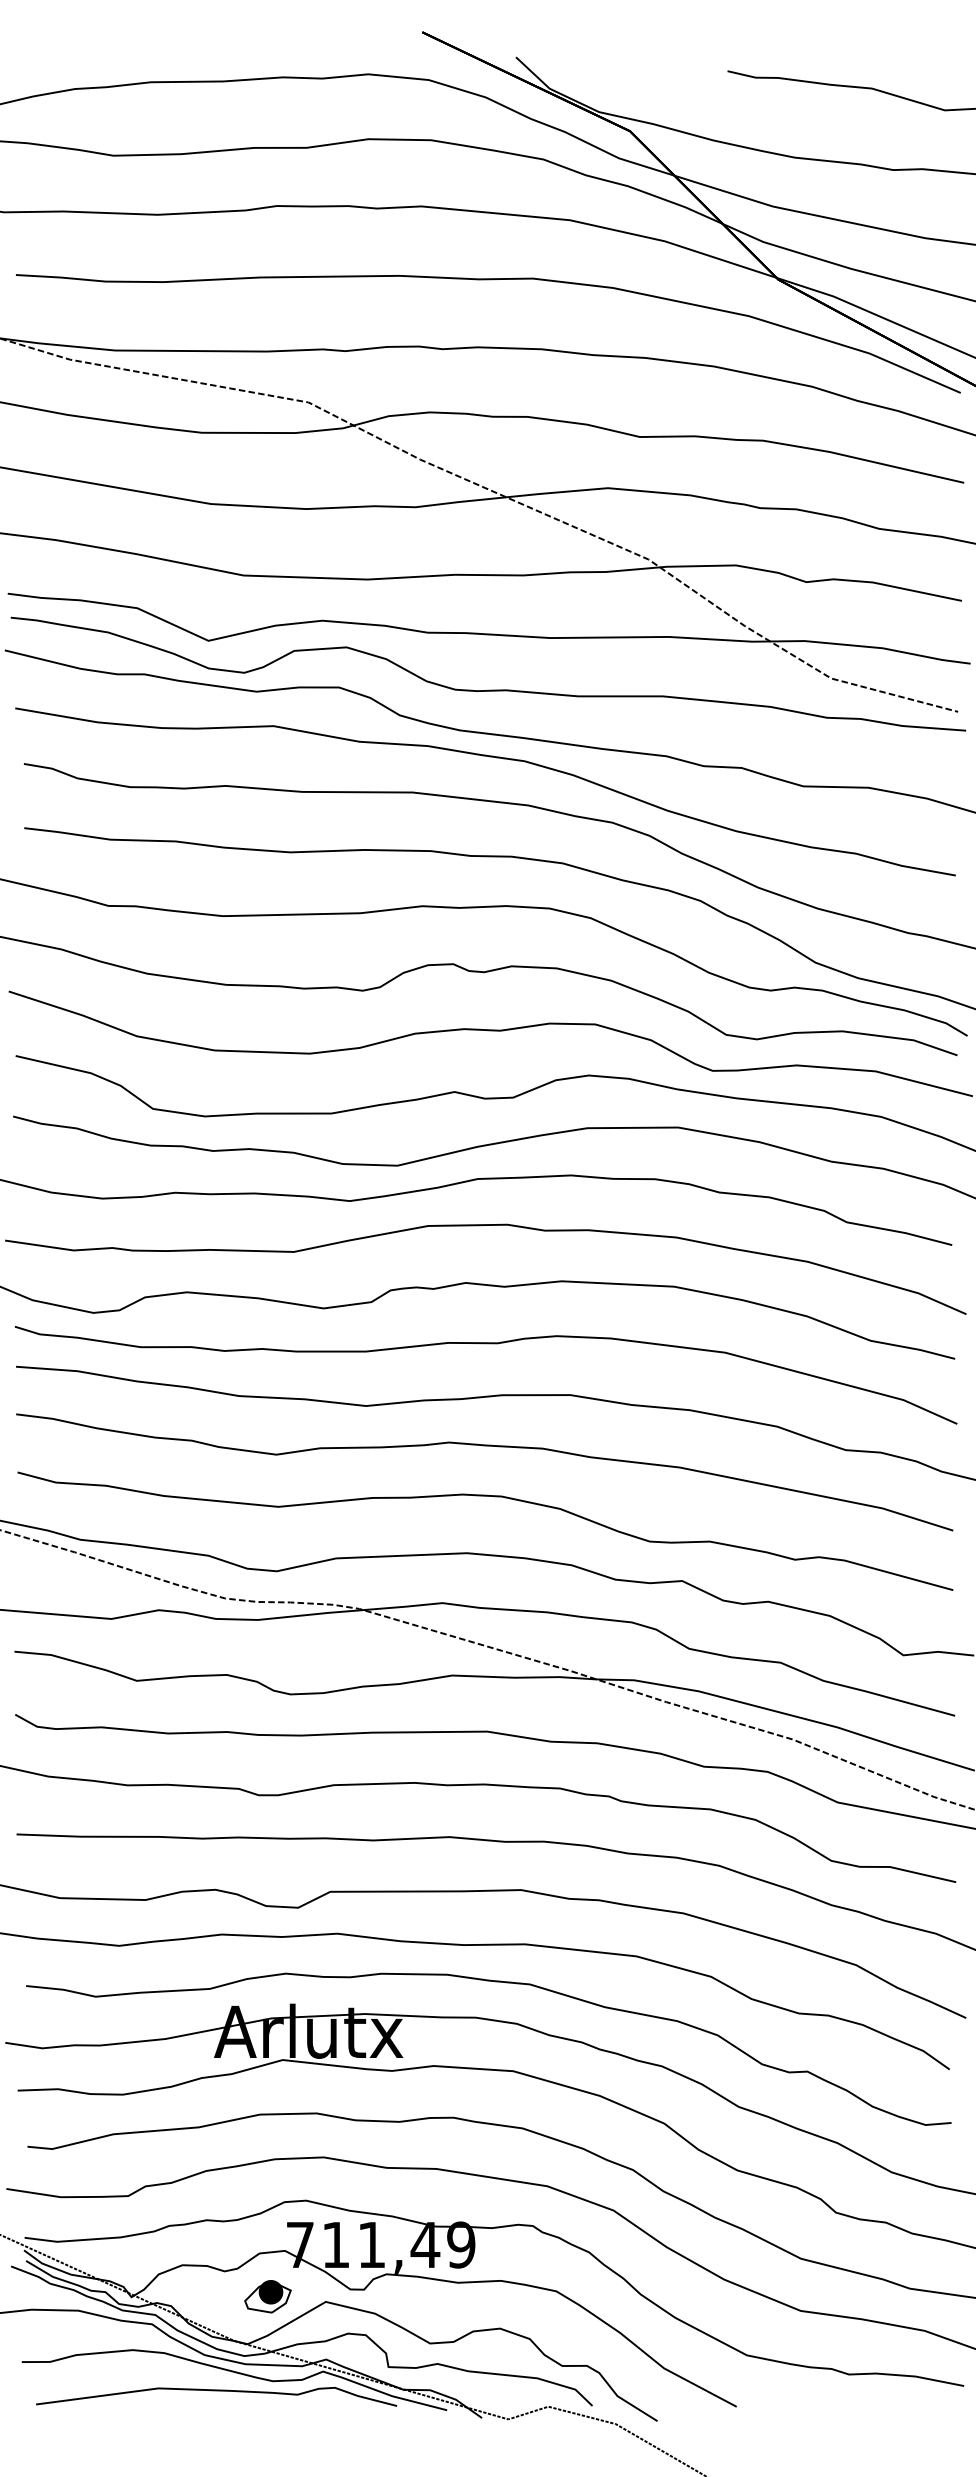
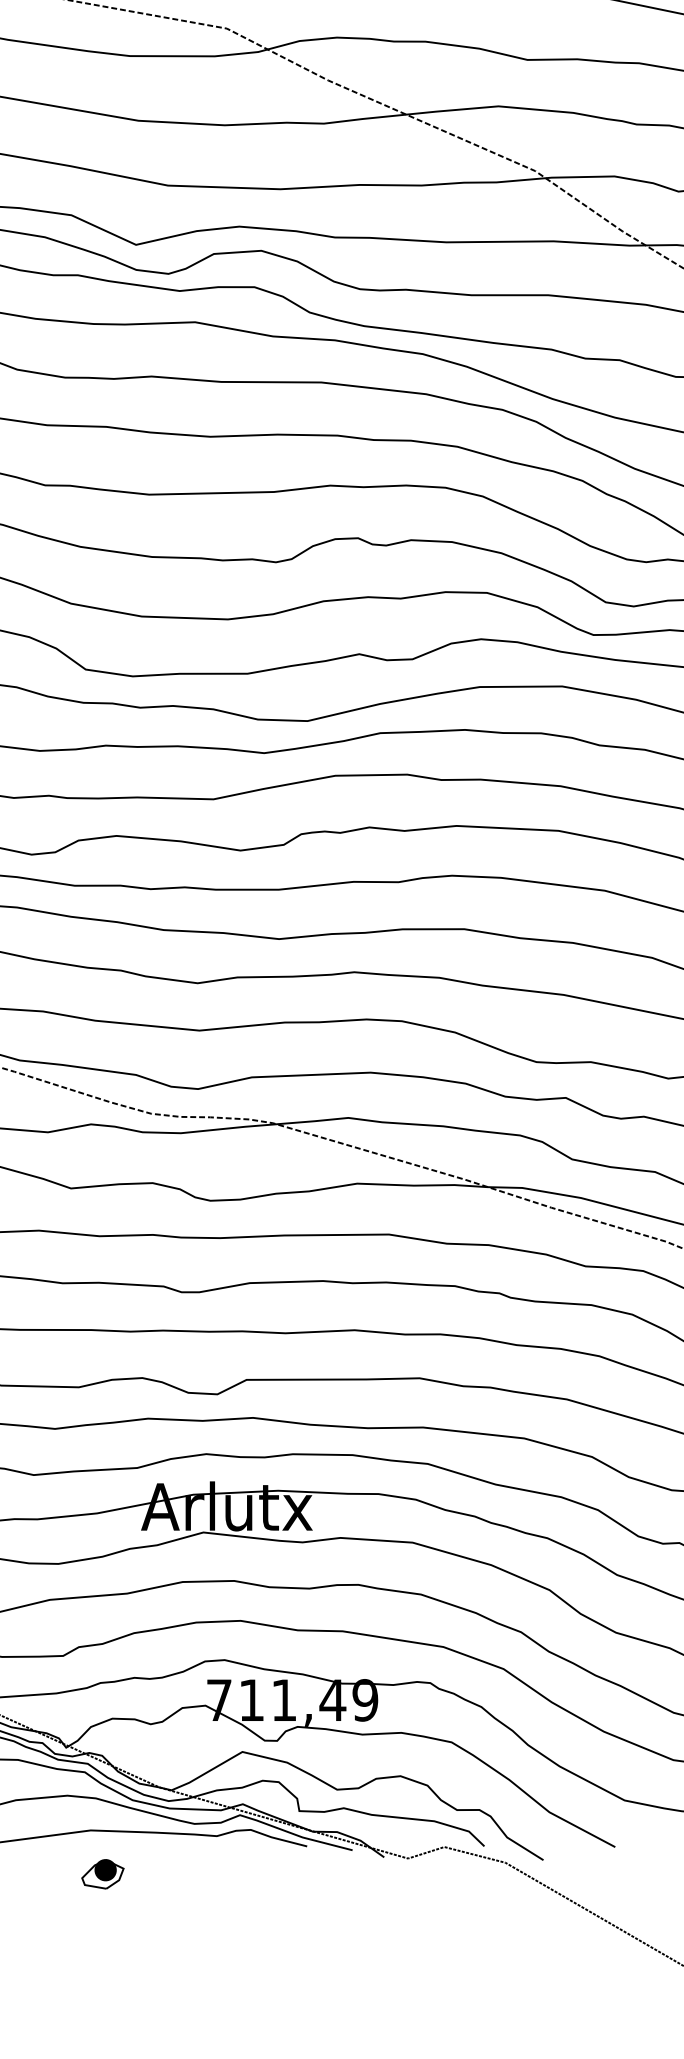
part: (267, 2296) -> (102, 1874), moved

